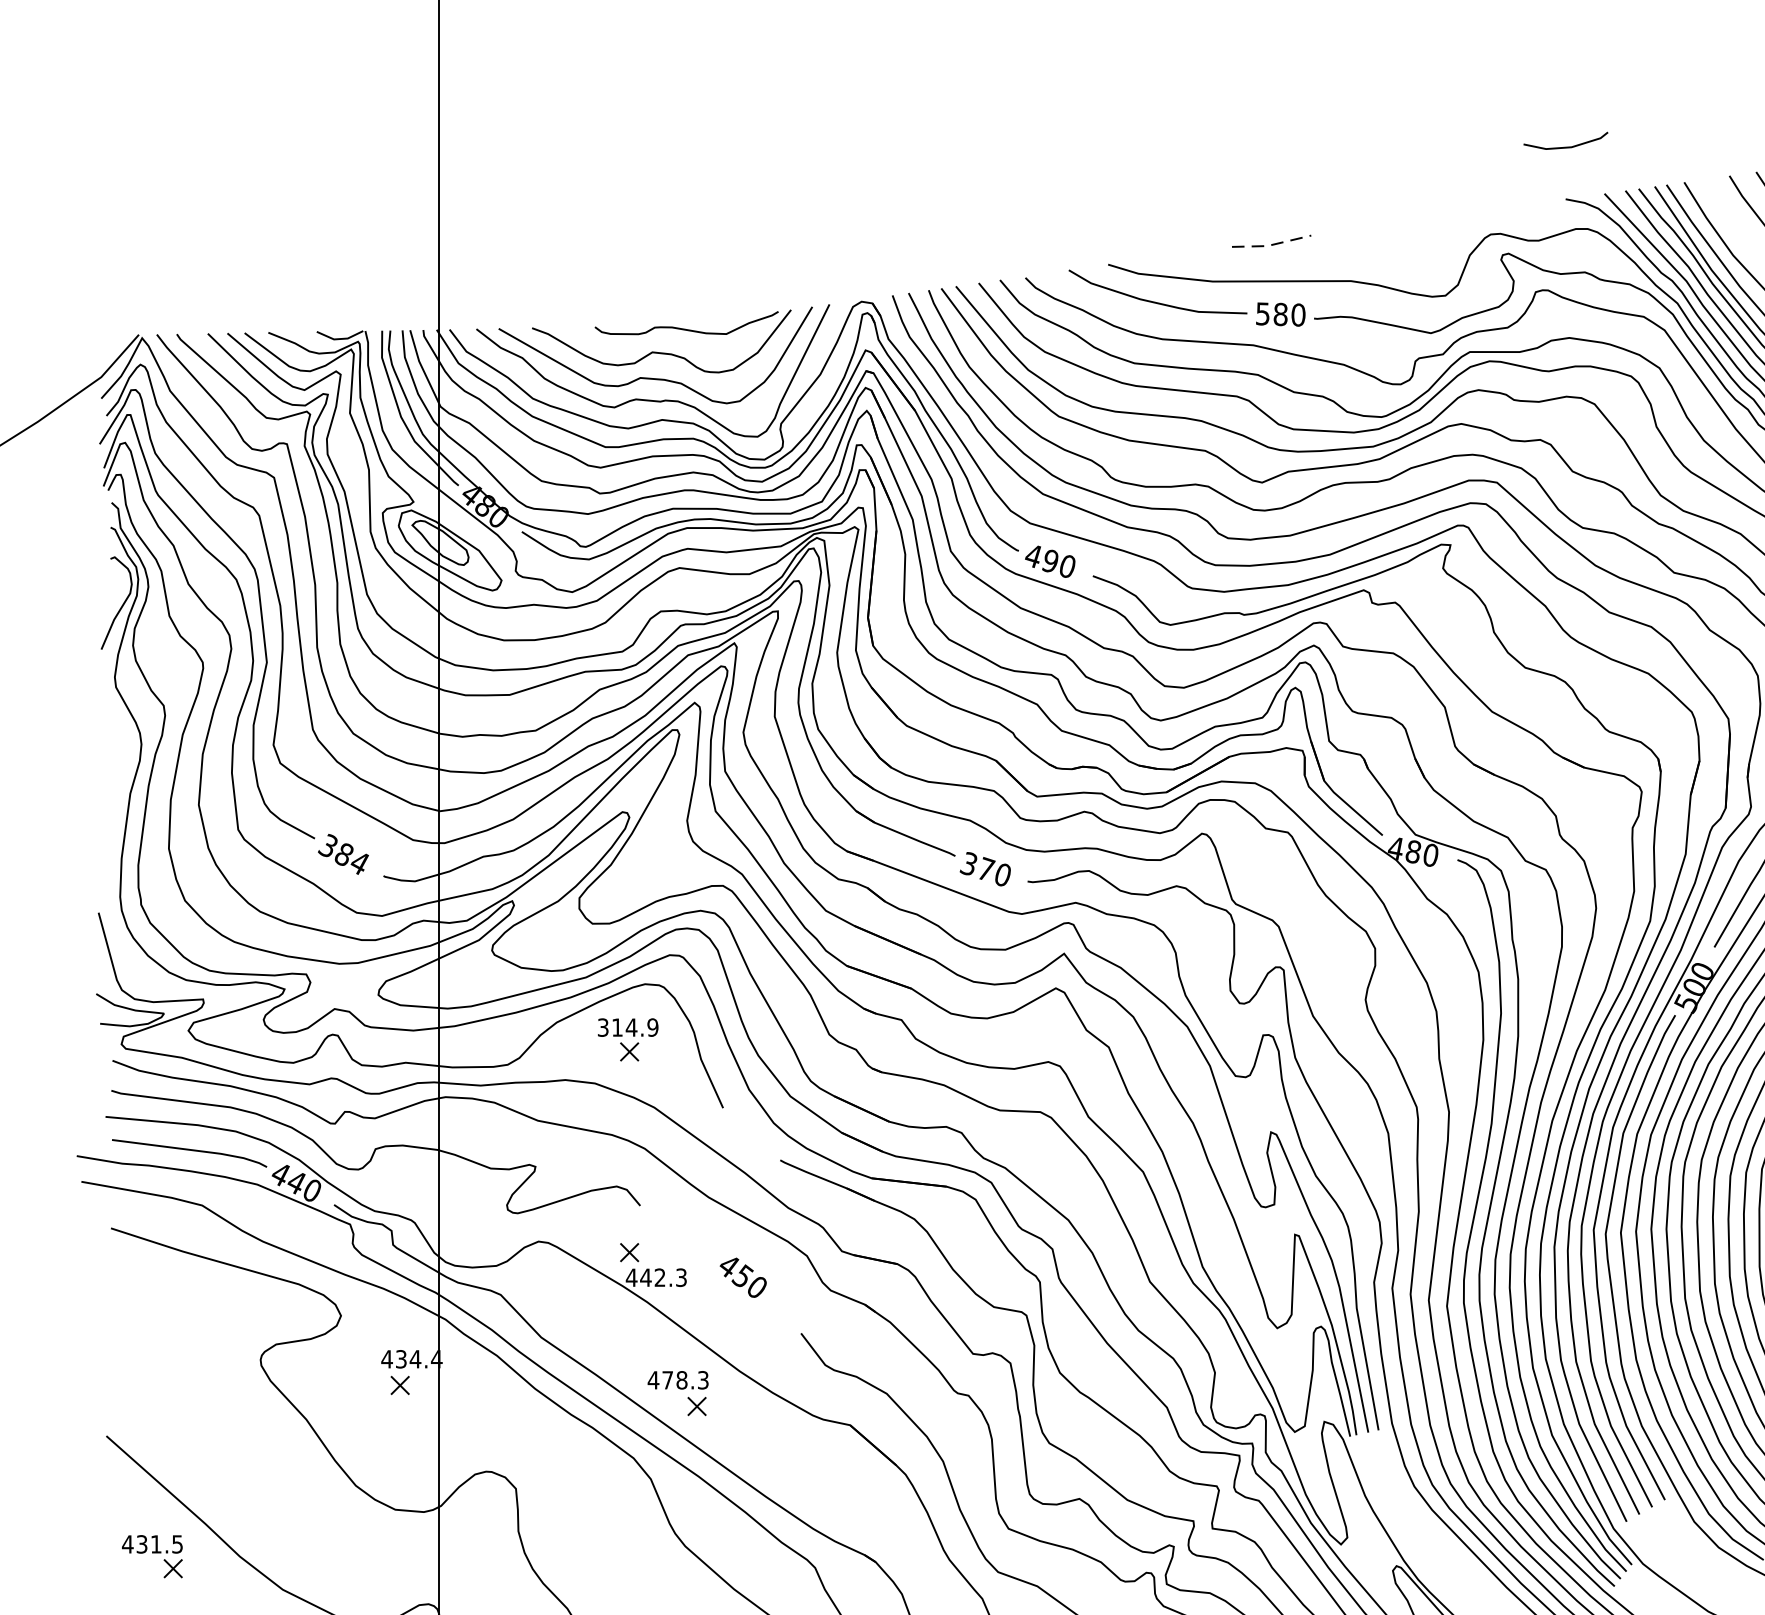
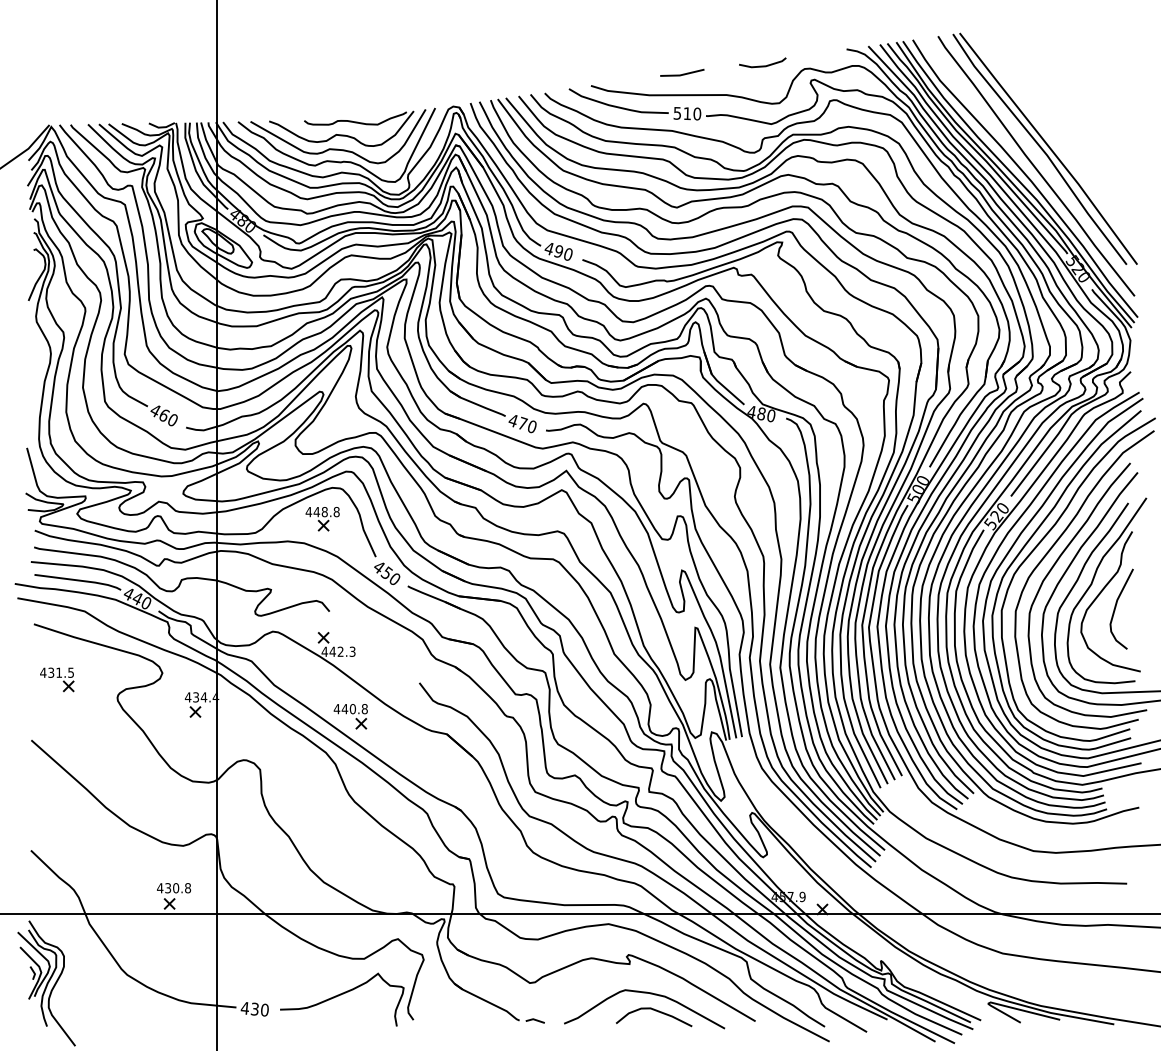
line: (1565, 145) -> (762, 65), moved
line: (1271, 244) -> (682, 74), dashed -> solid
text: (1280, 314) -> (687, 113), 580 -> 510
text: (342, 854) -> (163, 415), 384 -> 460
text: (967, 863) -> (512, 420), 370 -> 470
text: (627, 1026) -> (322, 511), 314.9 -> 448.8
text: (743, 1277) -> (387, 573), moved
text: (684, 1380) -> (354, 709), 478.3 -> 440.8
part: (153, 1556) -> (57, 679), moved

